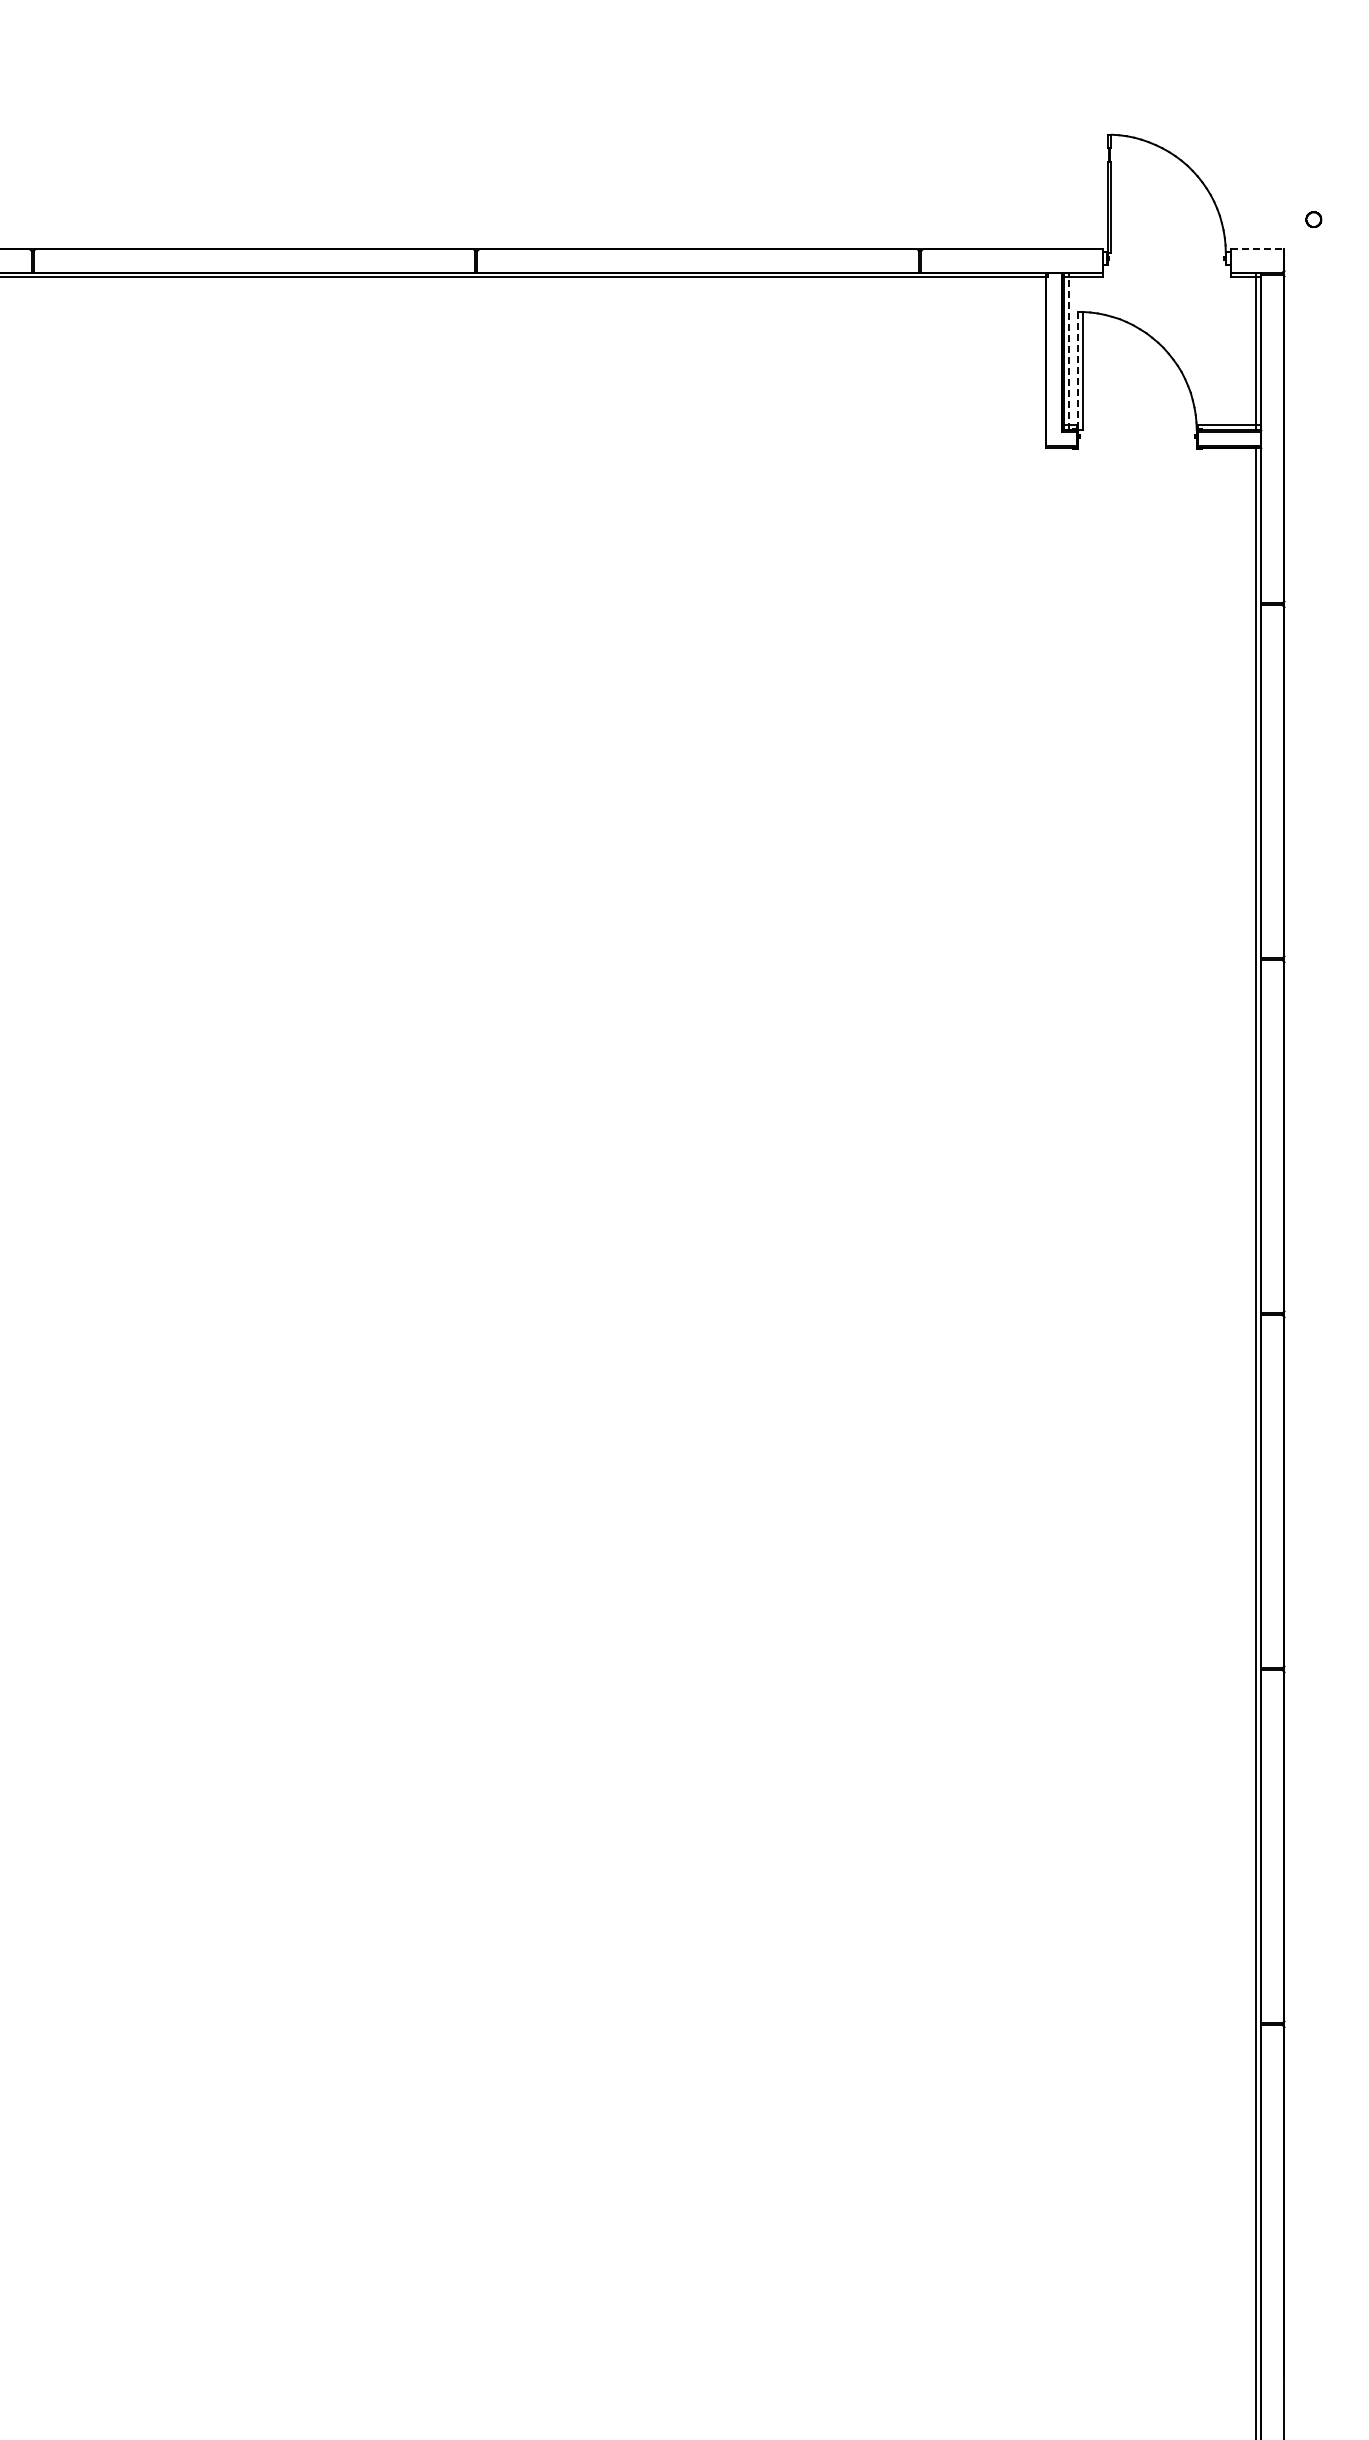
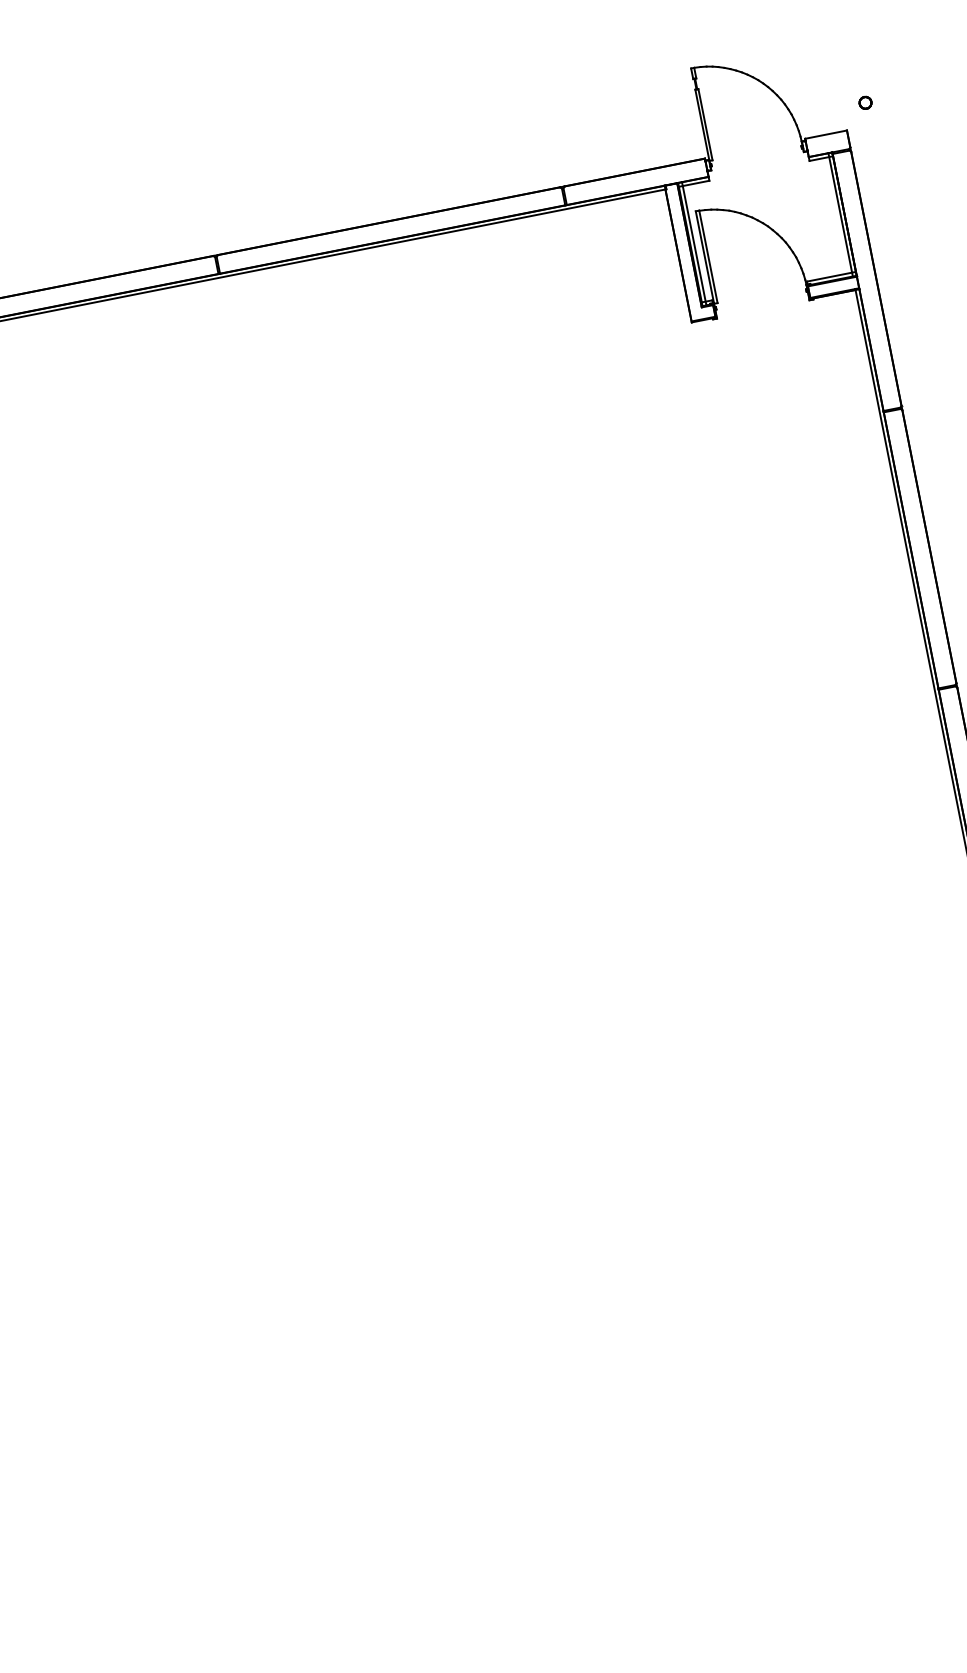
line: (1257, 249) -> (826, 134), dashed -> solid
line: (1068, 351) -> (694, 243), dashed -> solid
line: (1078, 370) -> (704, 257), dashed -> solid

